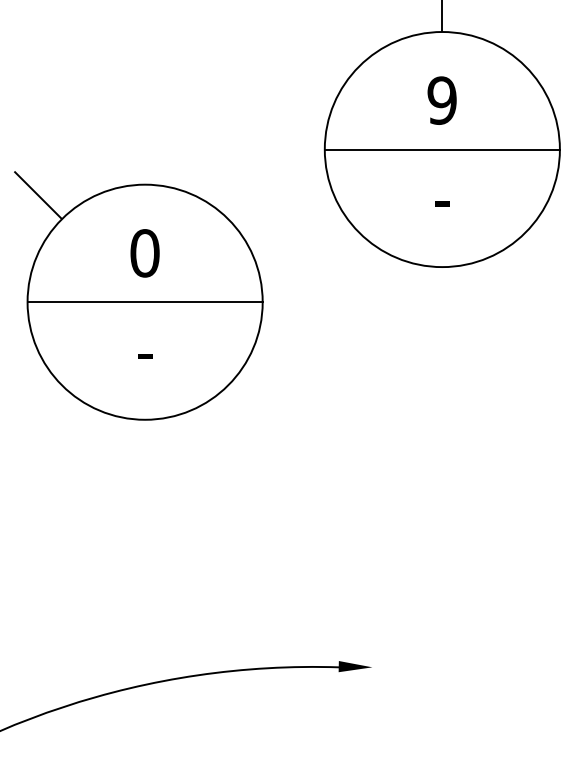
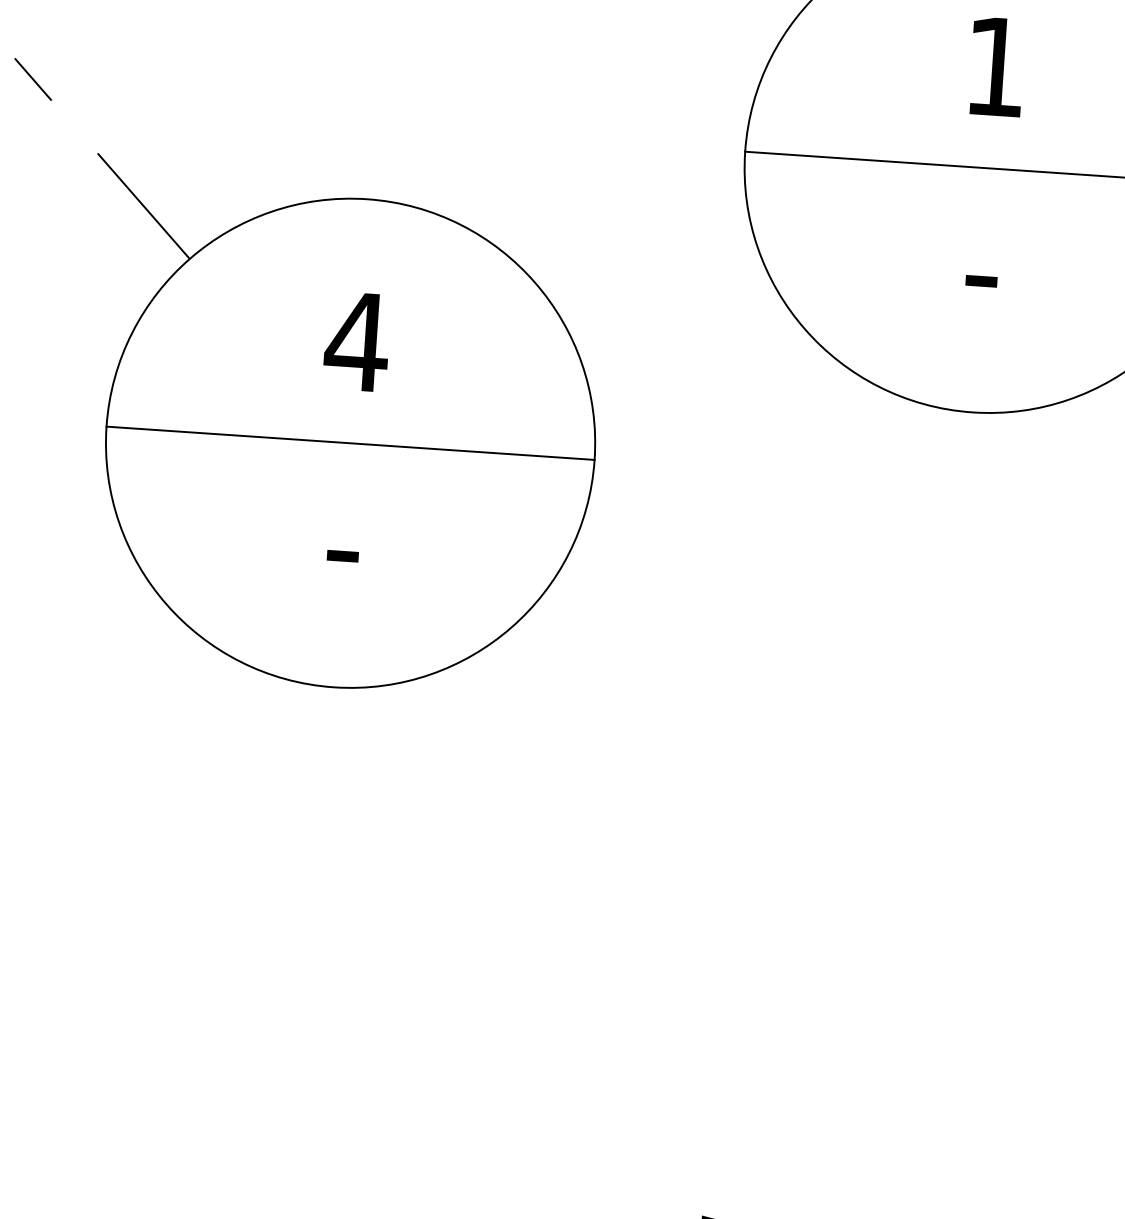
text: (441, 100) -> (994, 66), 9 -> 1
text: (144, 253) -> (356, 342), 0 -> 4

